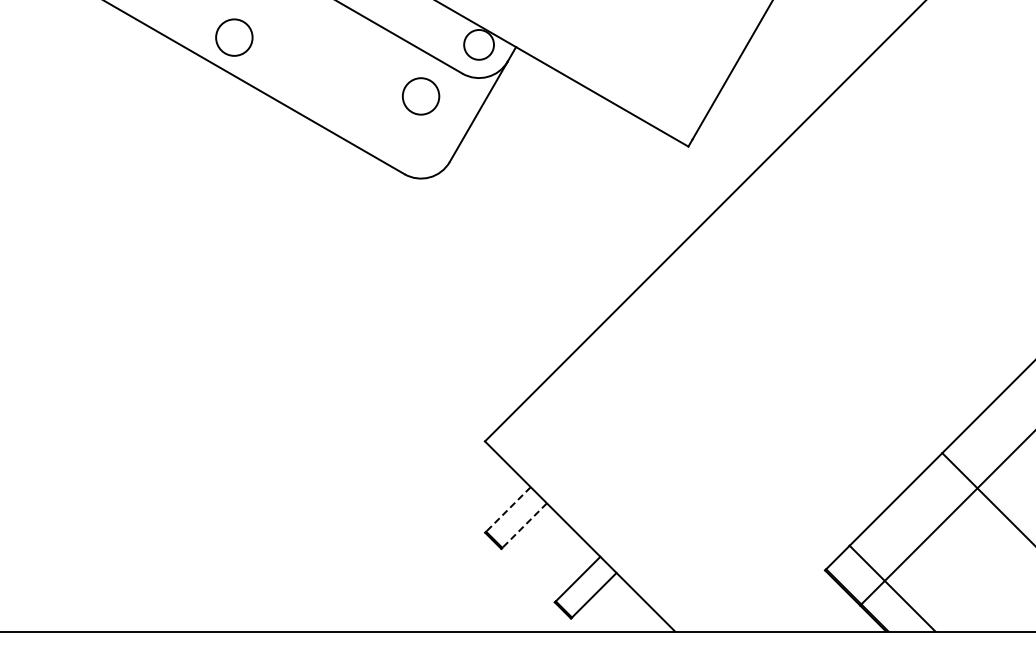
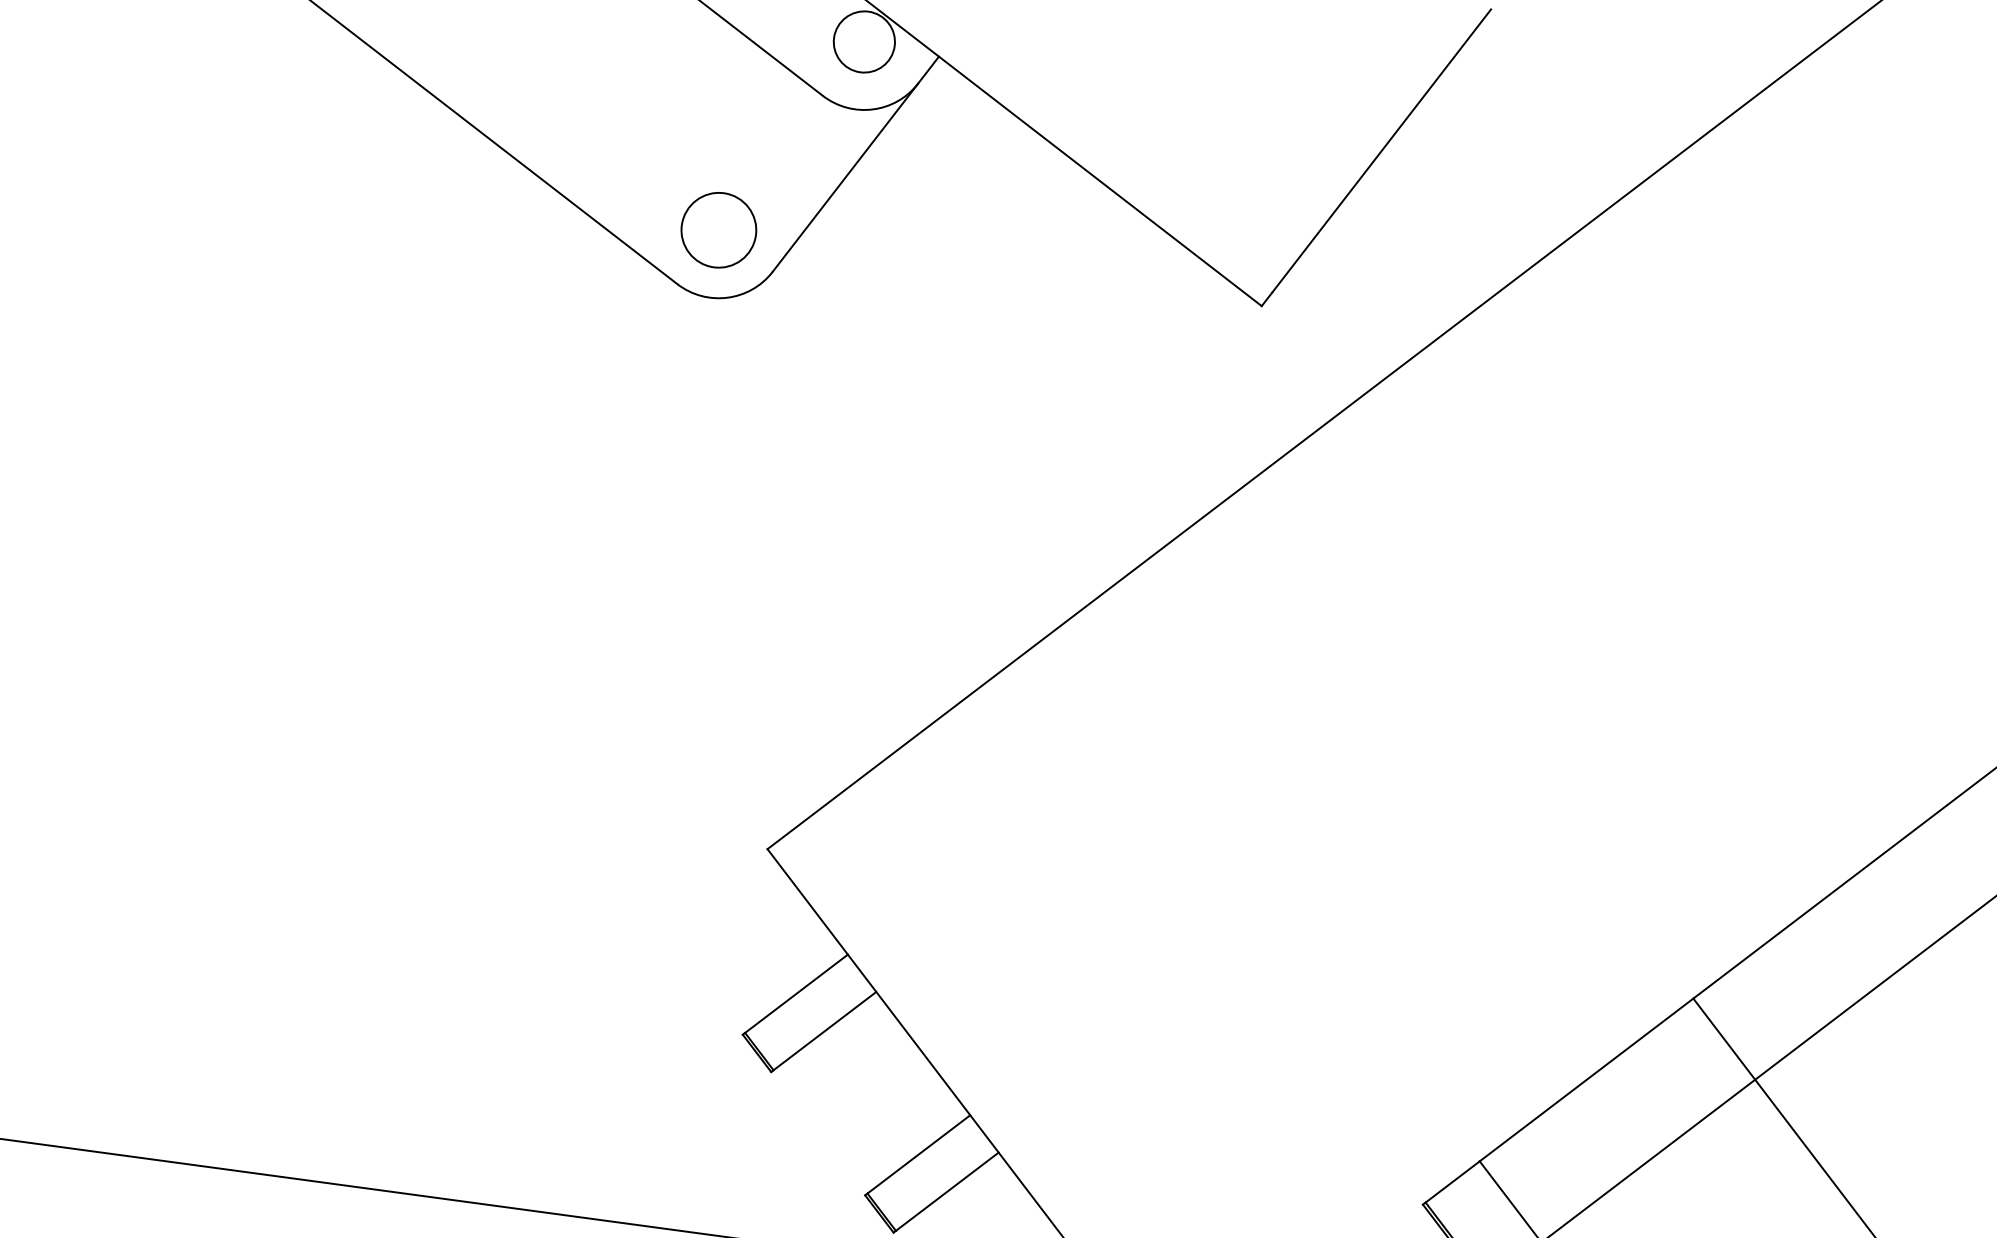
circle: (420, 96) -> (717, 230), moved
line: (508, 509) -> (796, 993), dashed -> solid
line: (524, 525) -> (824, 1030), dashed -> solid

